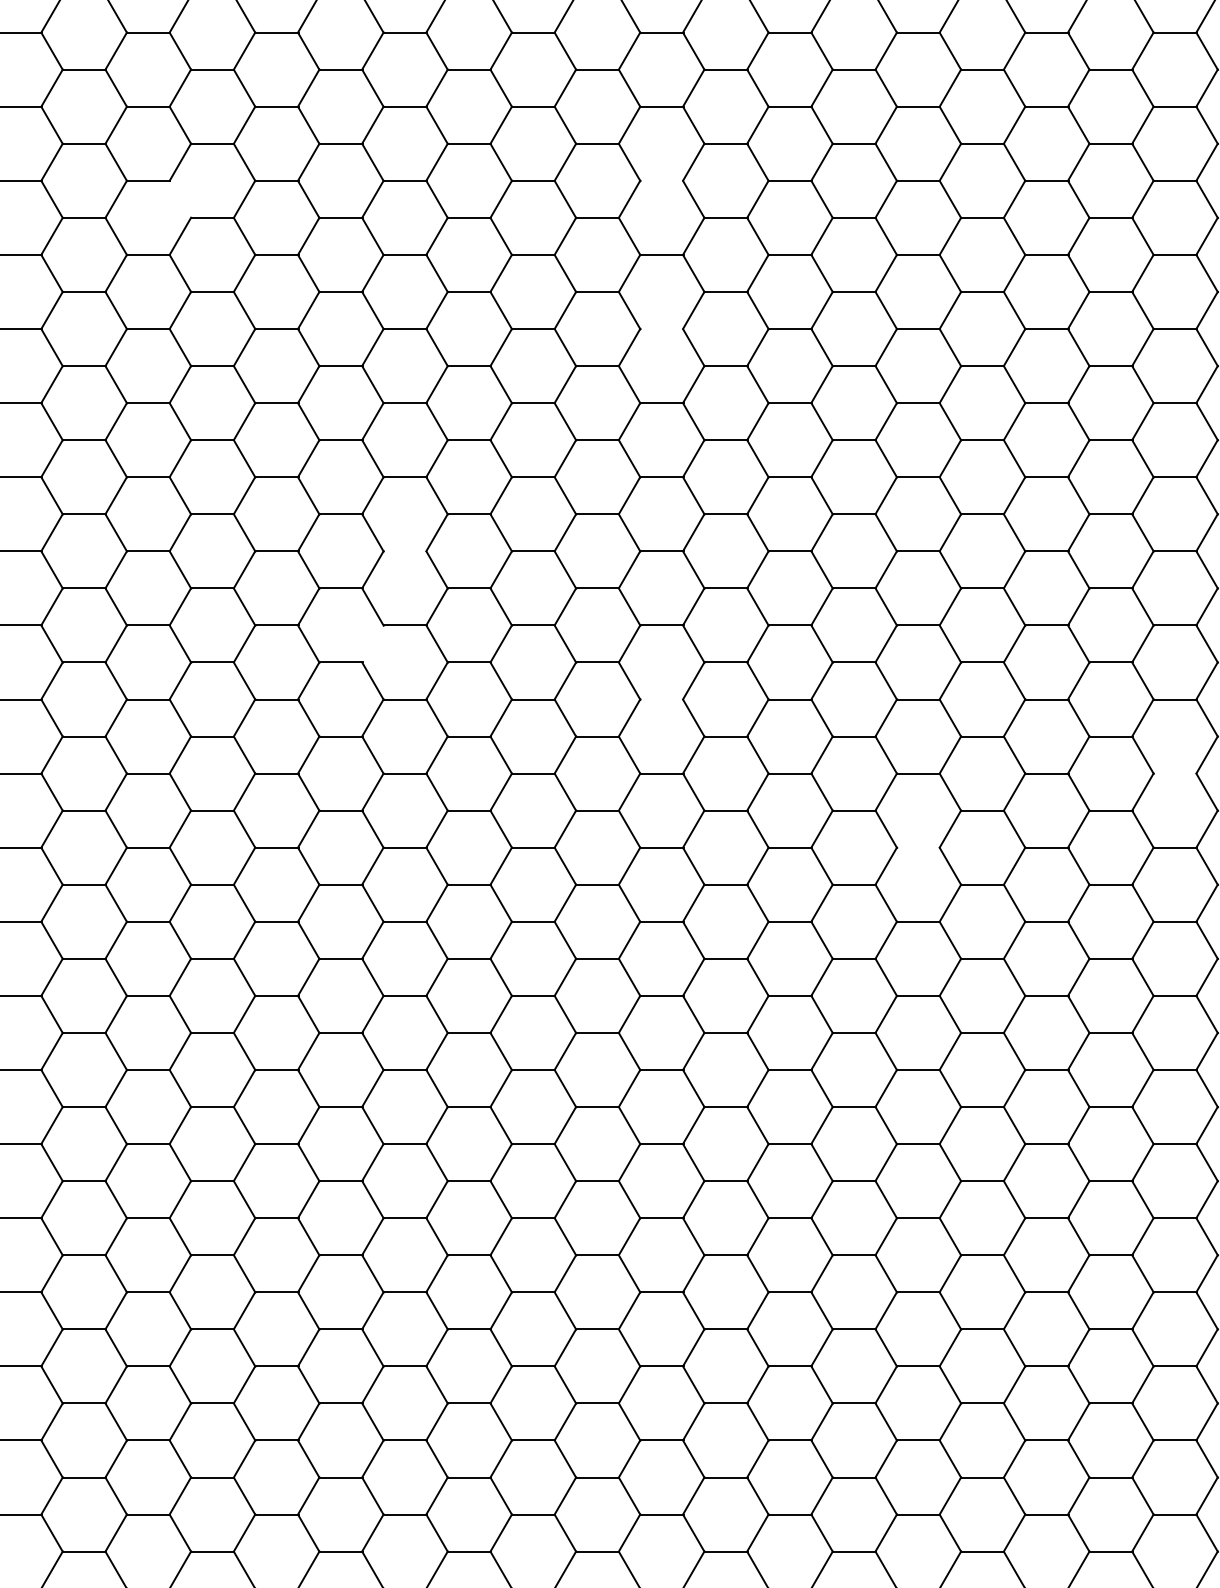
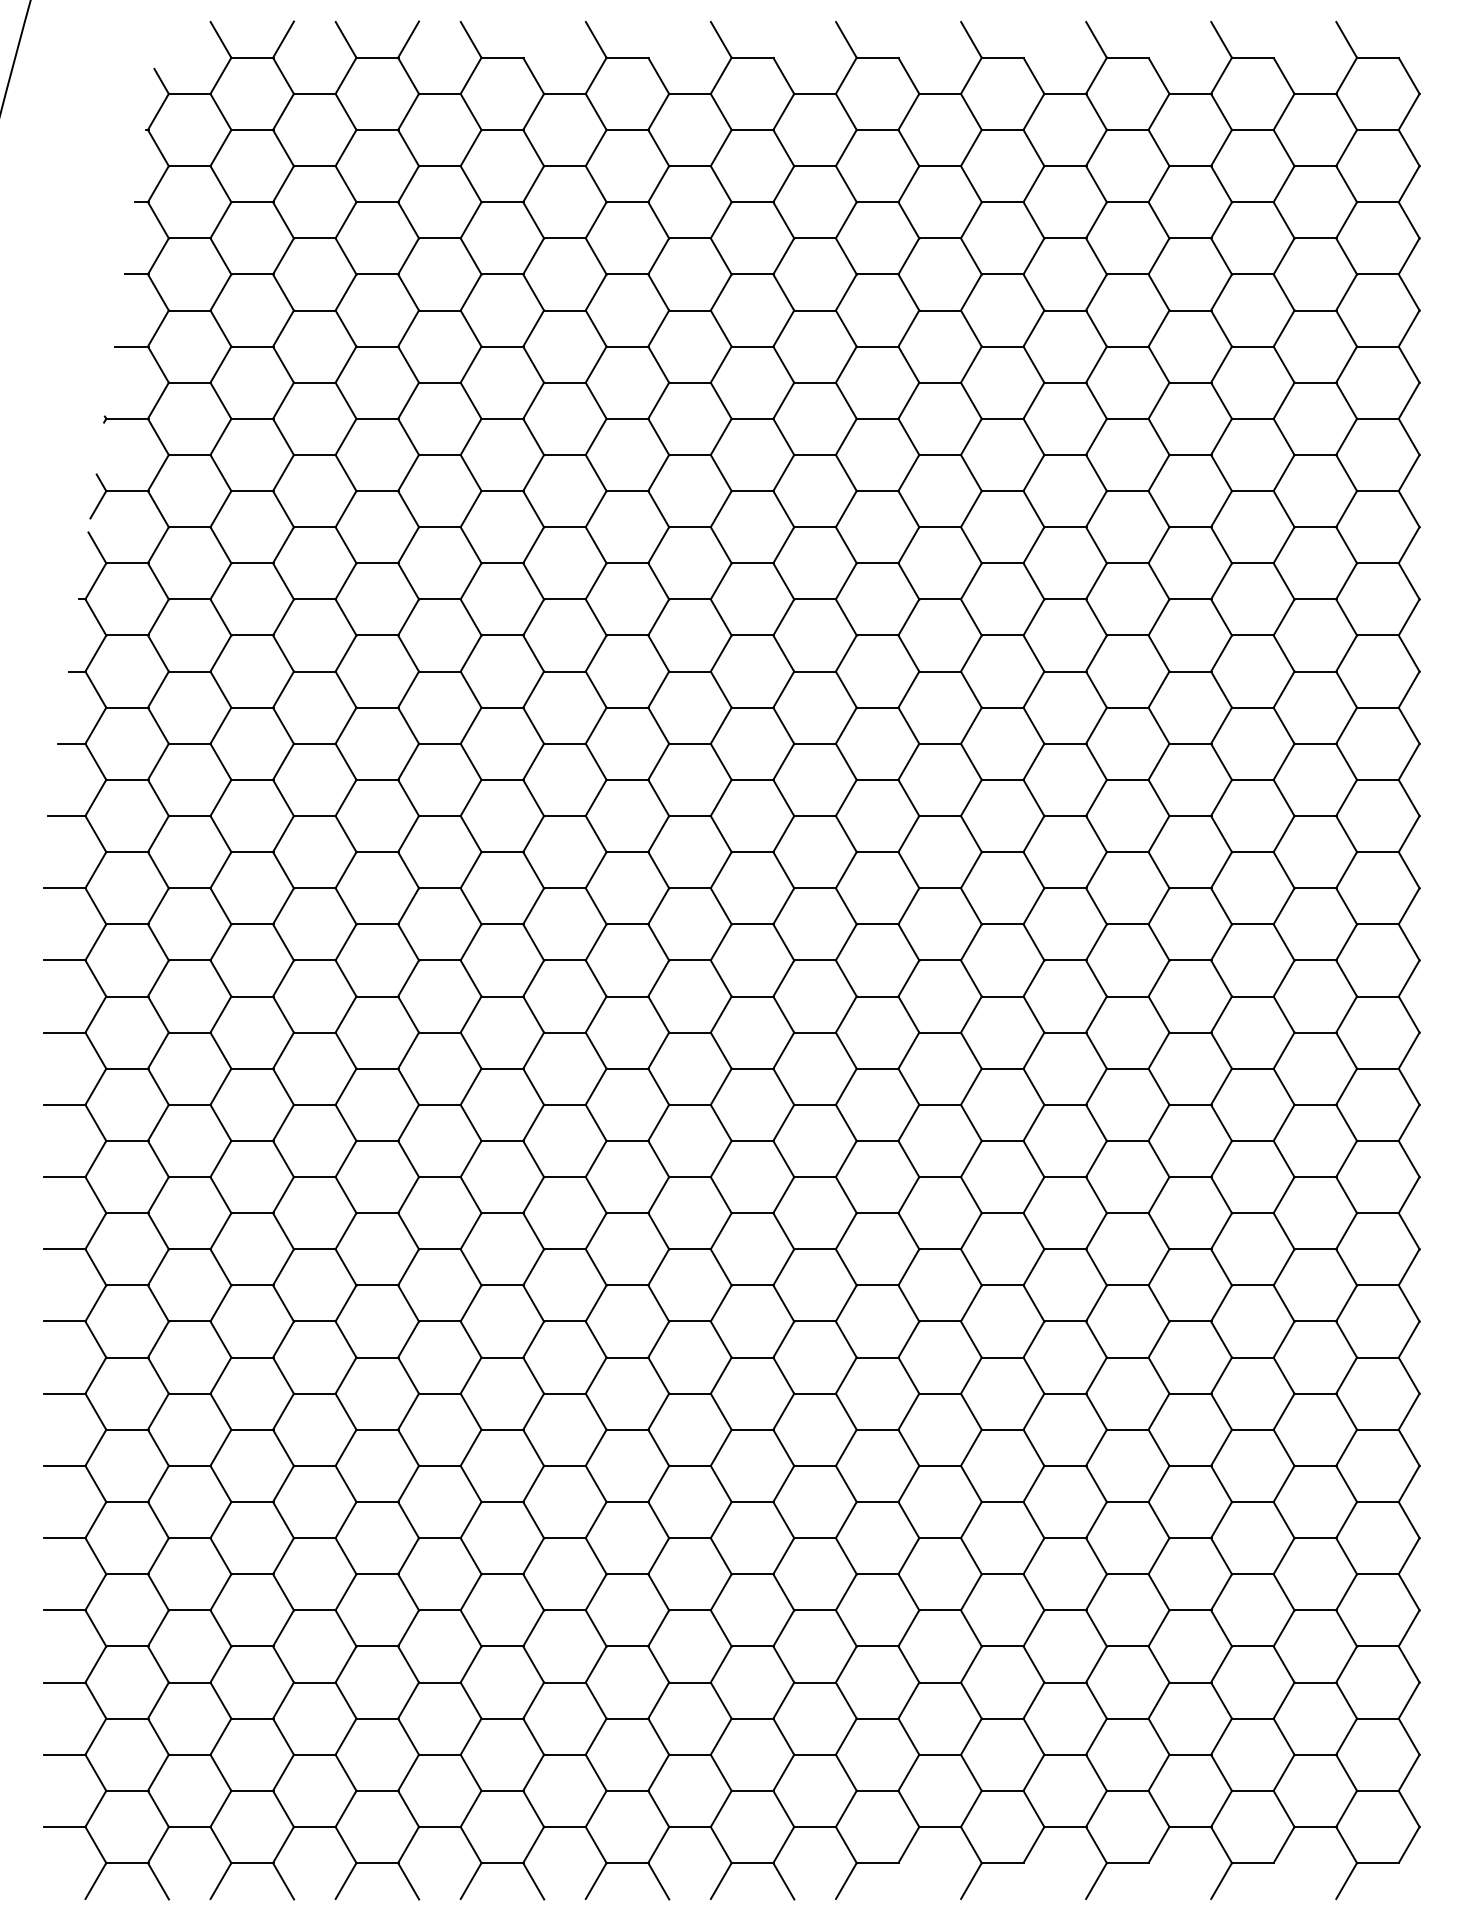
line: (661, 180) -> (877, 274), added
line: (180, 199) -> (408, 292), added
line: (661, 328) -> (877, 418), added
line: (405, 551) -> (627, 635), added
line: (372, 643) -> (595, 725), added
line: (661, 699) -> (877, 779), added
line: (1175, 773) -> (1378, 852), added
line: (919, 847) -> (1128, 924), added

